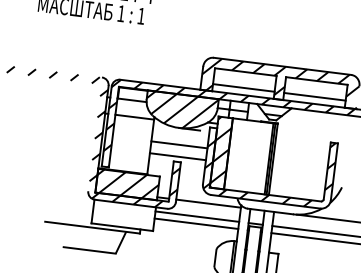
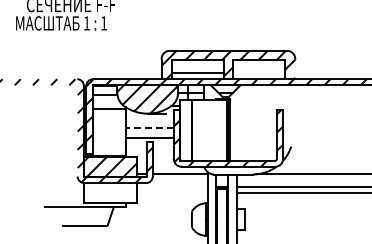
line: (314, 97) -> (258, 73), removed
line: (179, 144) -> (149, 127), solid -> dashed
hatch: (221, 150) -> (185, 128), removed
line: (197, 216) -> (172, 186), removed
line: (196, 223) -> (172, 192), removed

